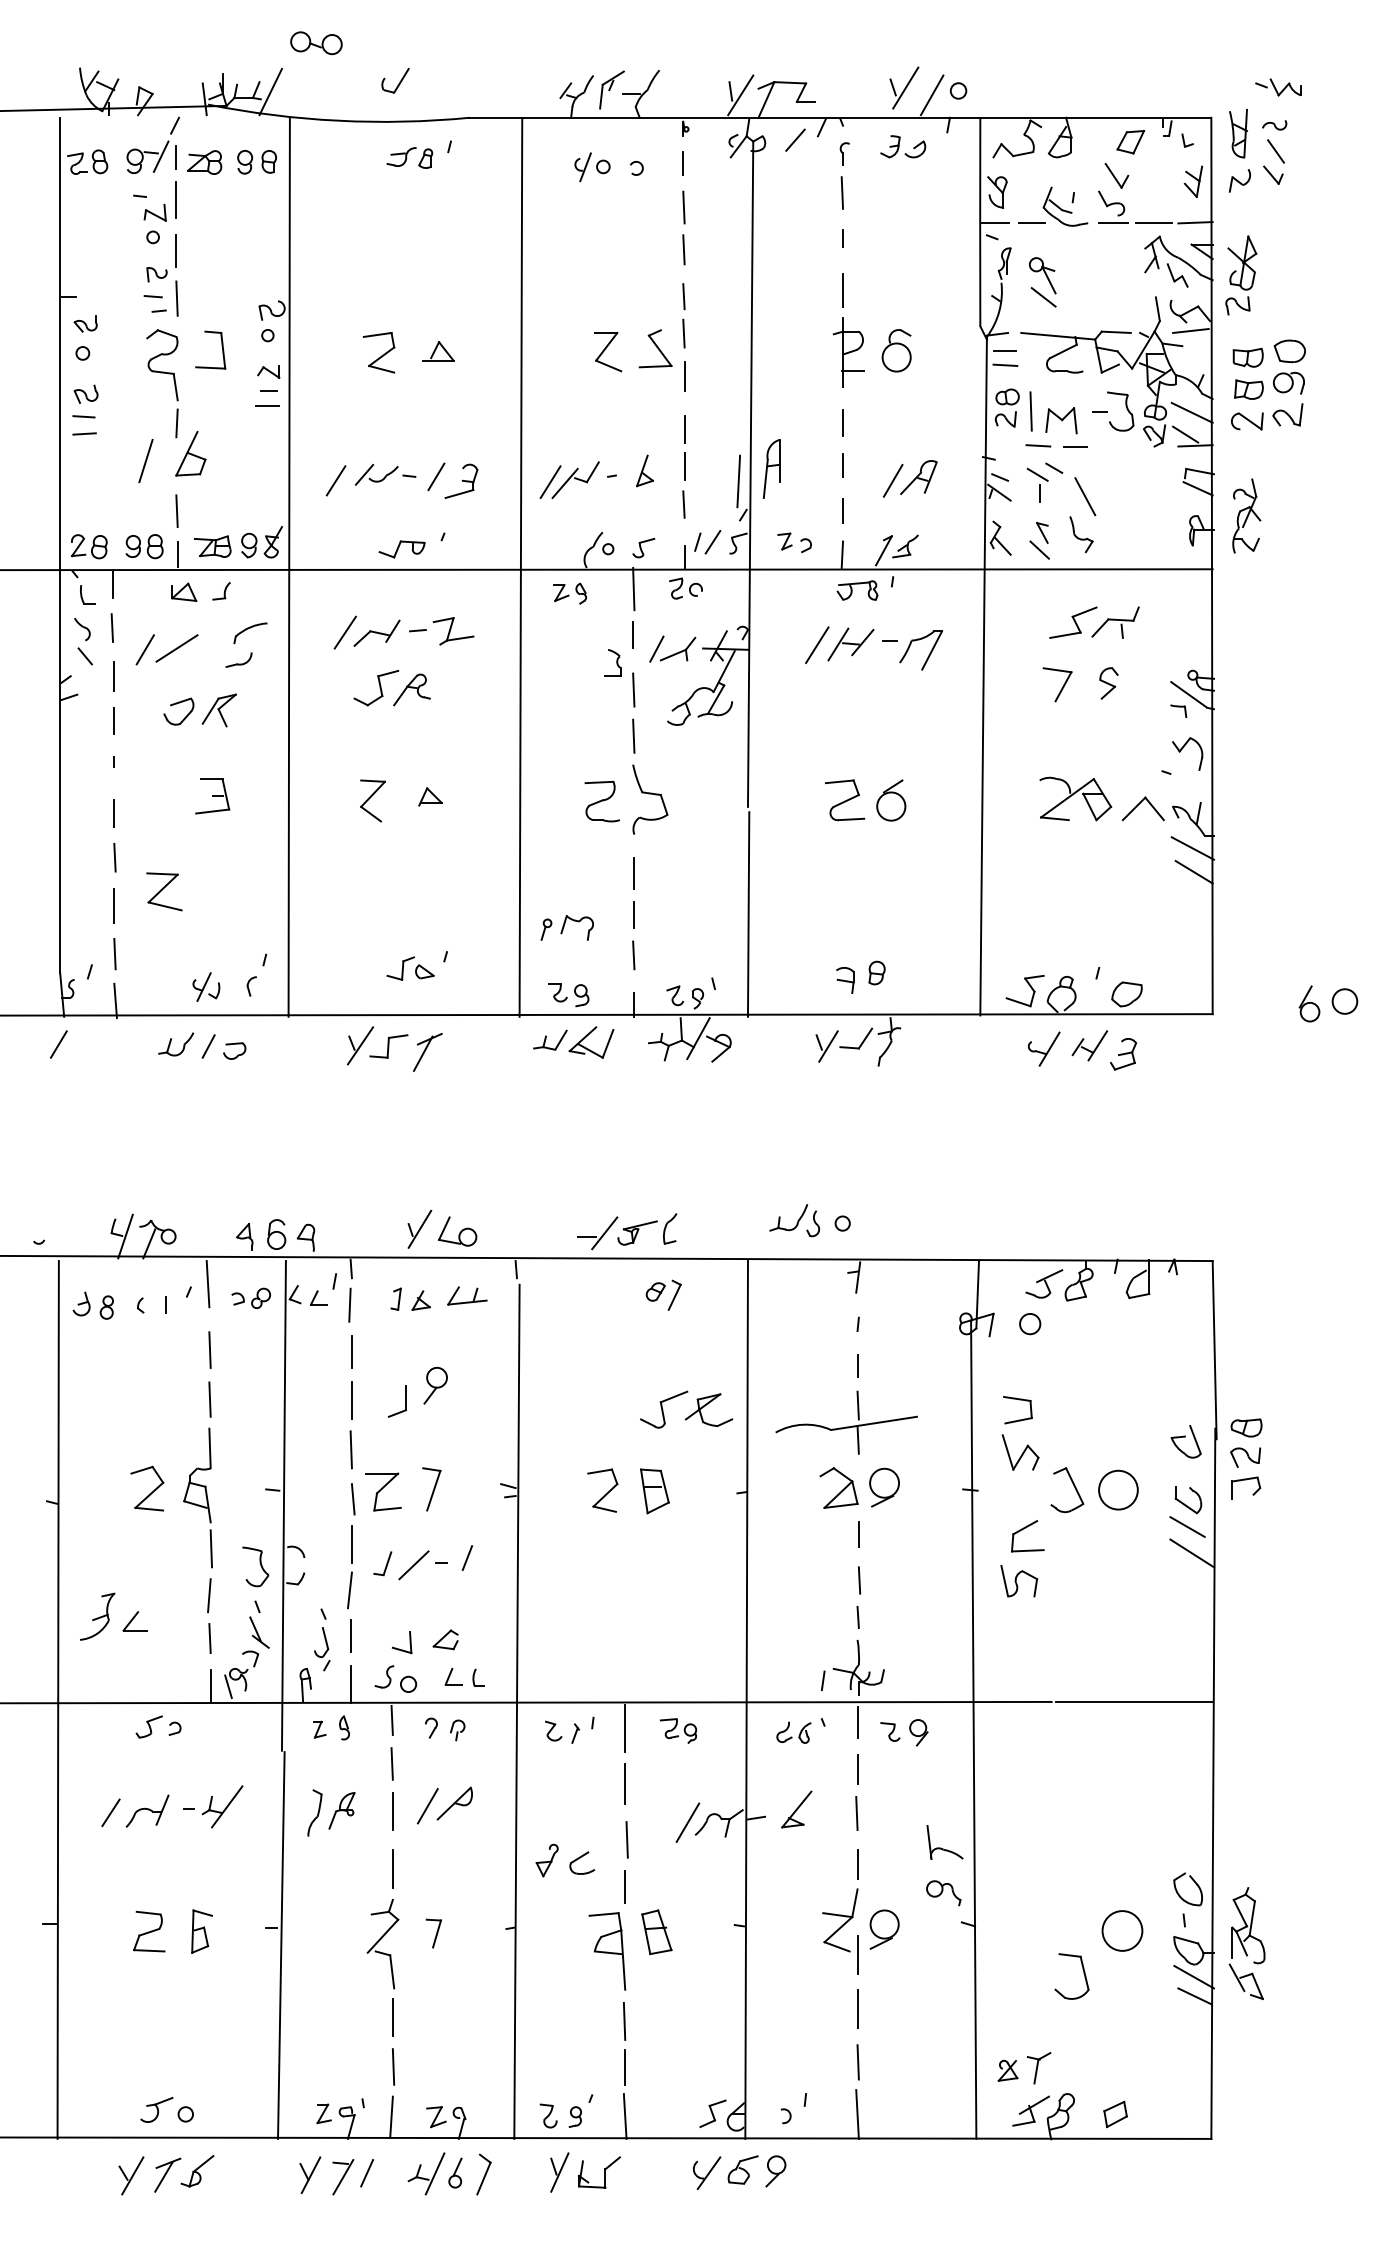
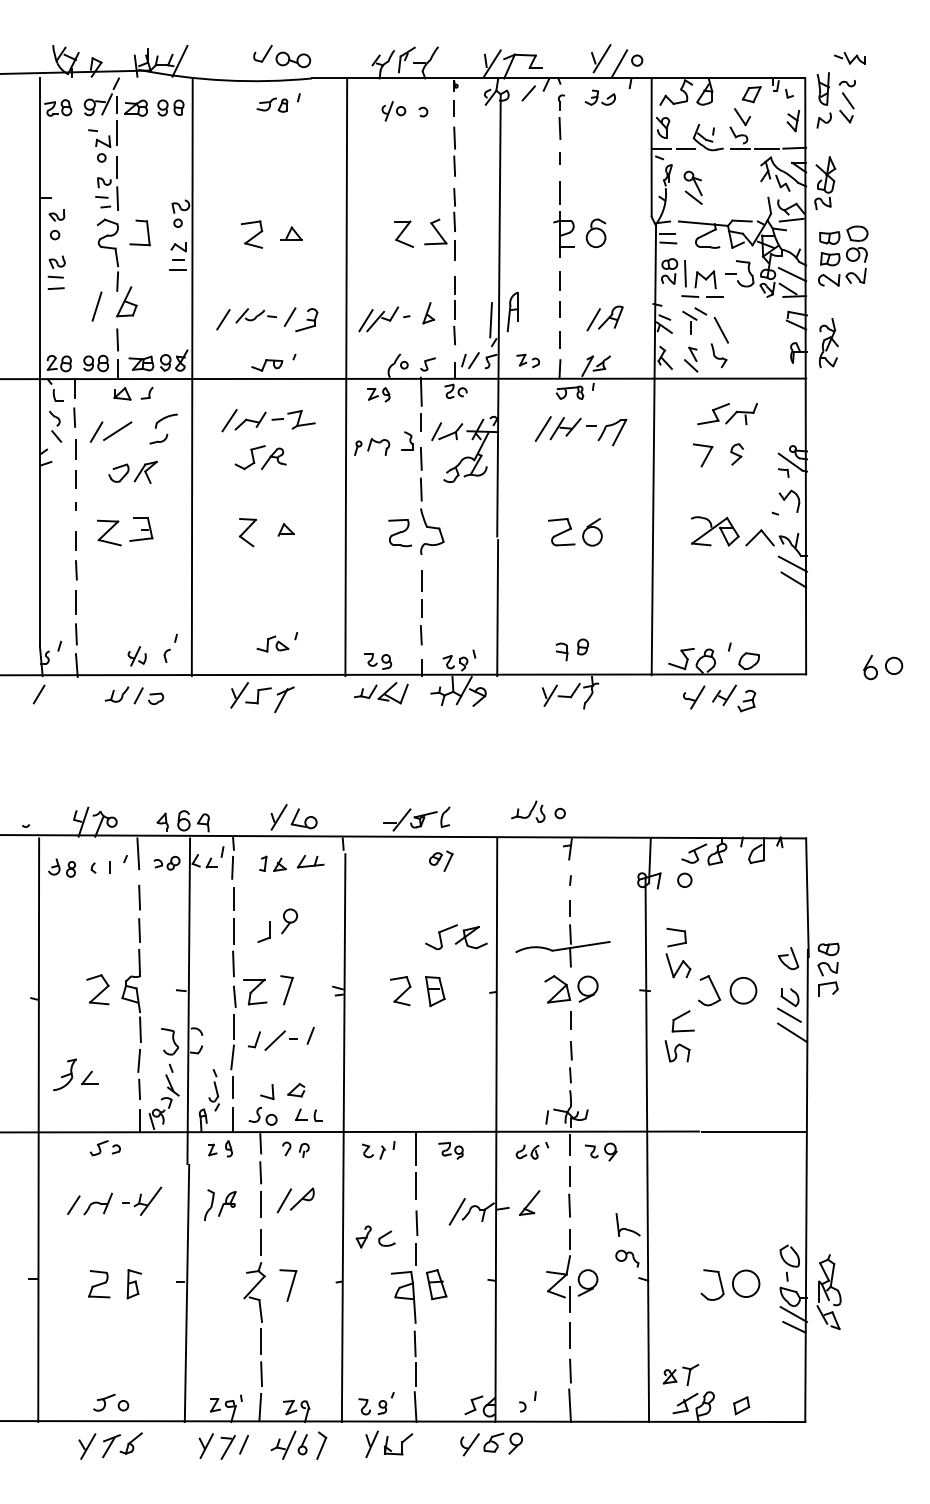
part: (316, 42) -> (293, 59), moved
part: (164, 891) -> (109, 532), moved
part: (567, 927) -> (372, 446), moved
part: (433, 1933) -> (288, 1285), size x1.67
part: (1082, 1971) -> (719, 1281), moved

